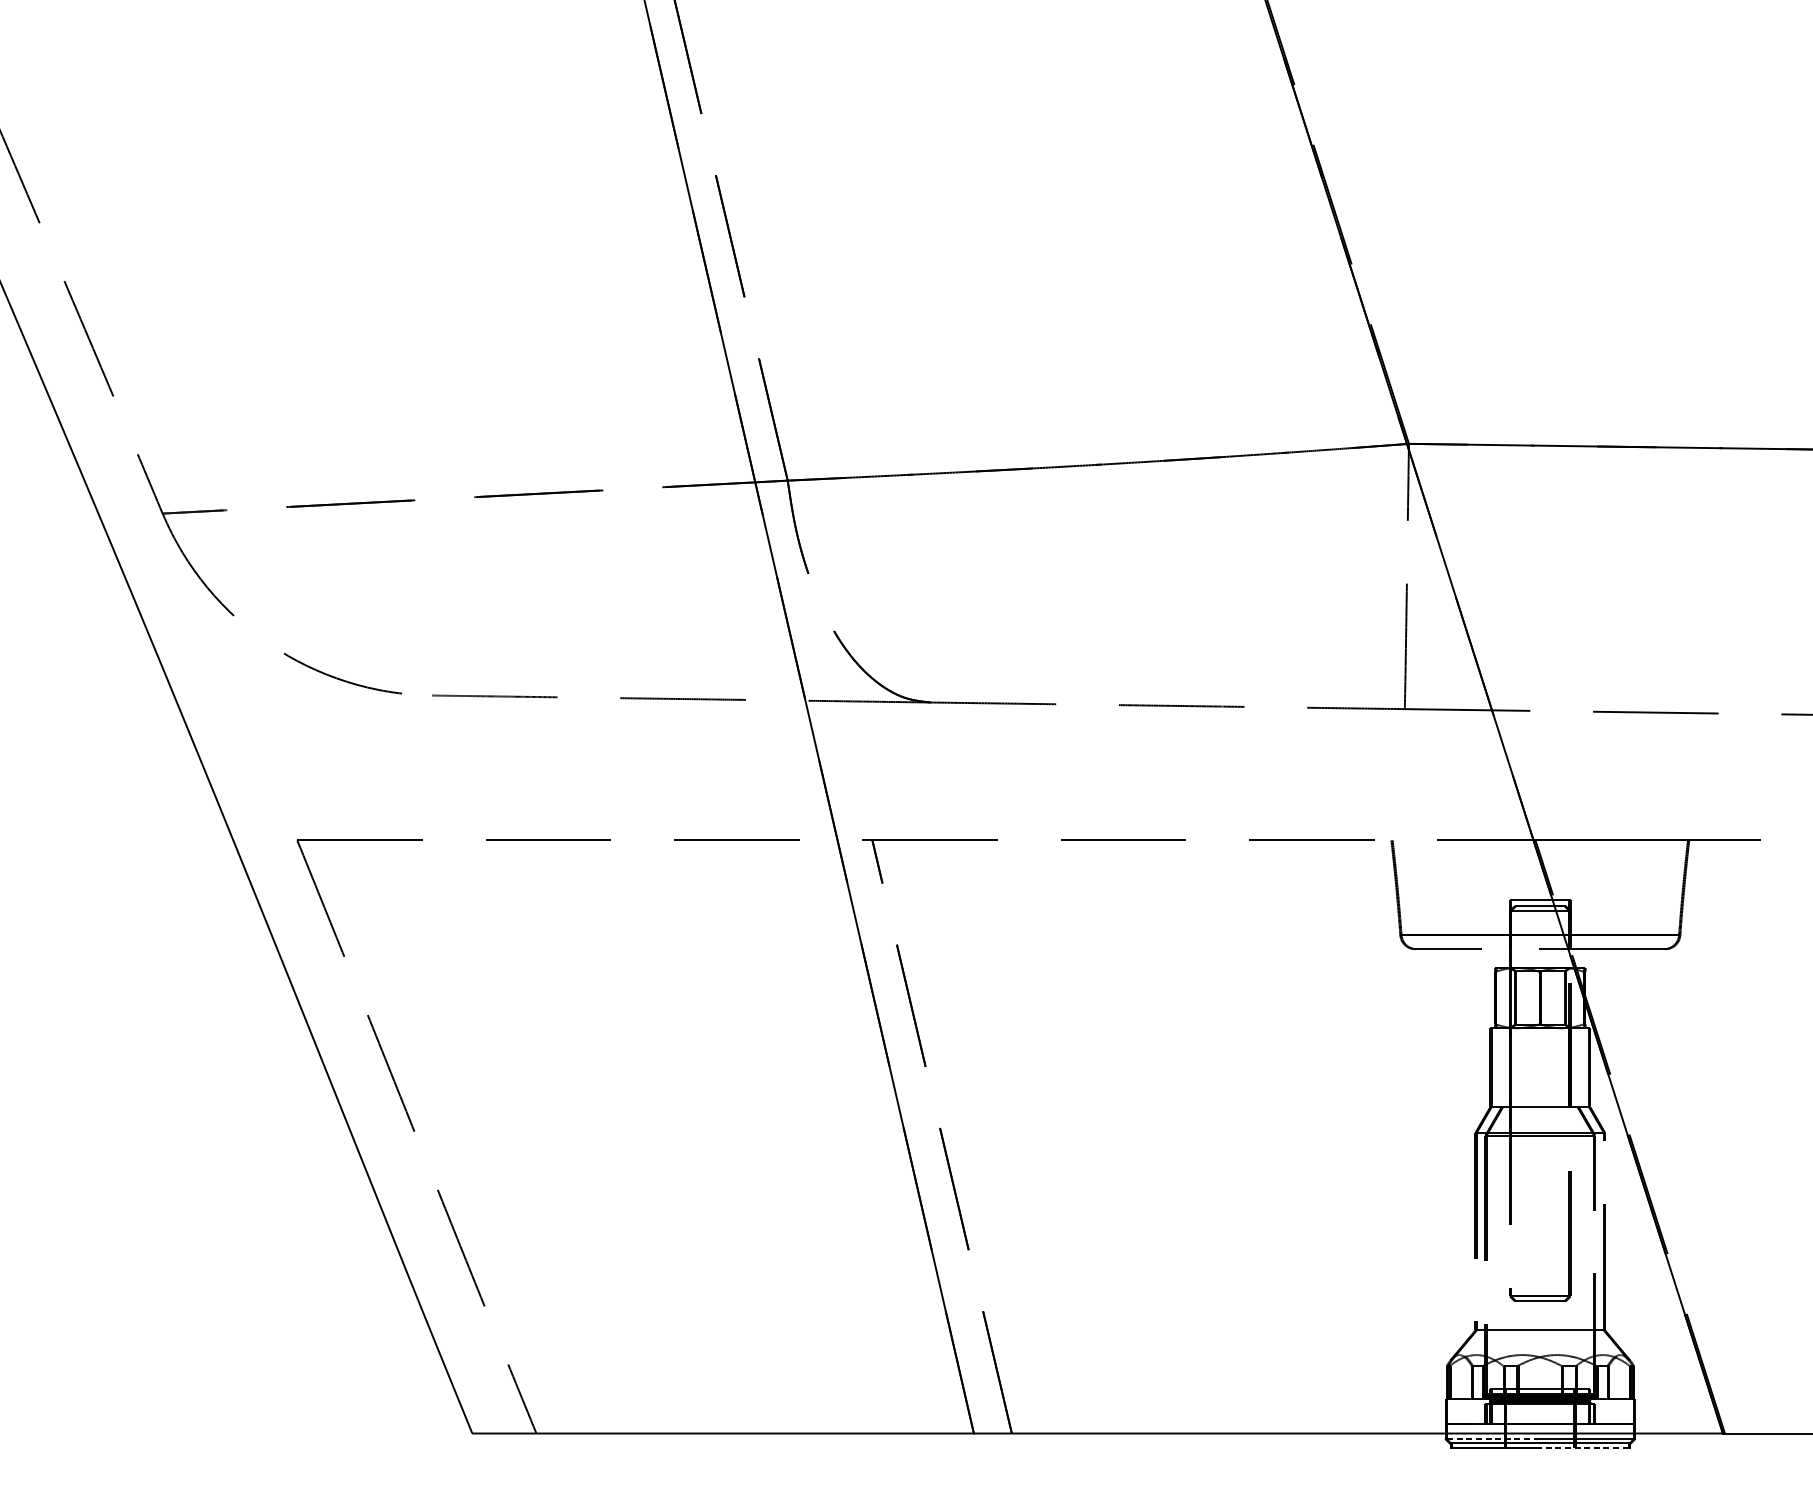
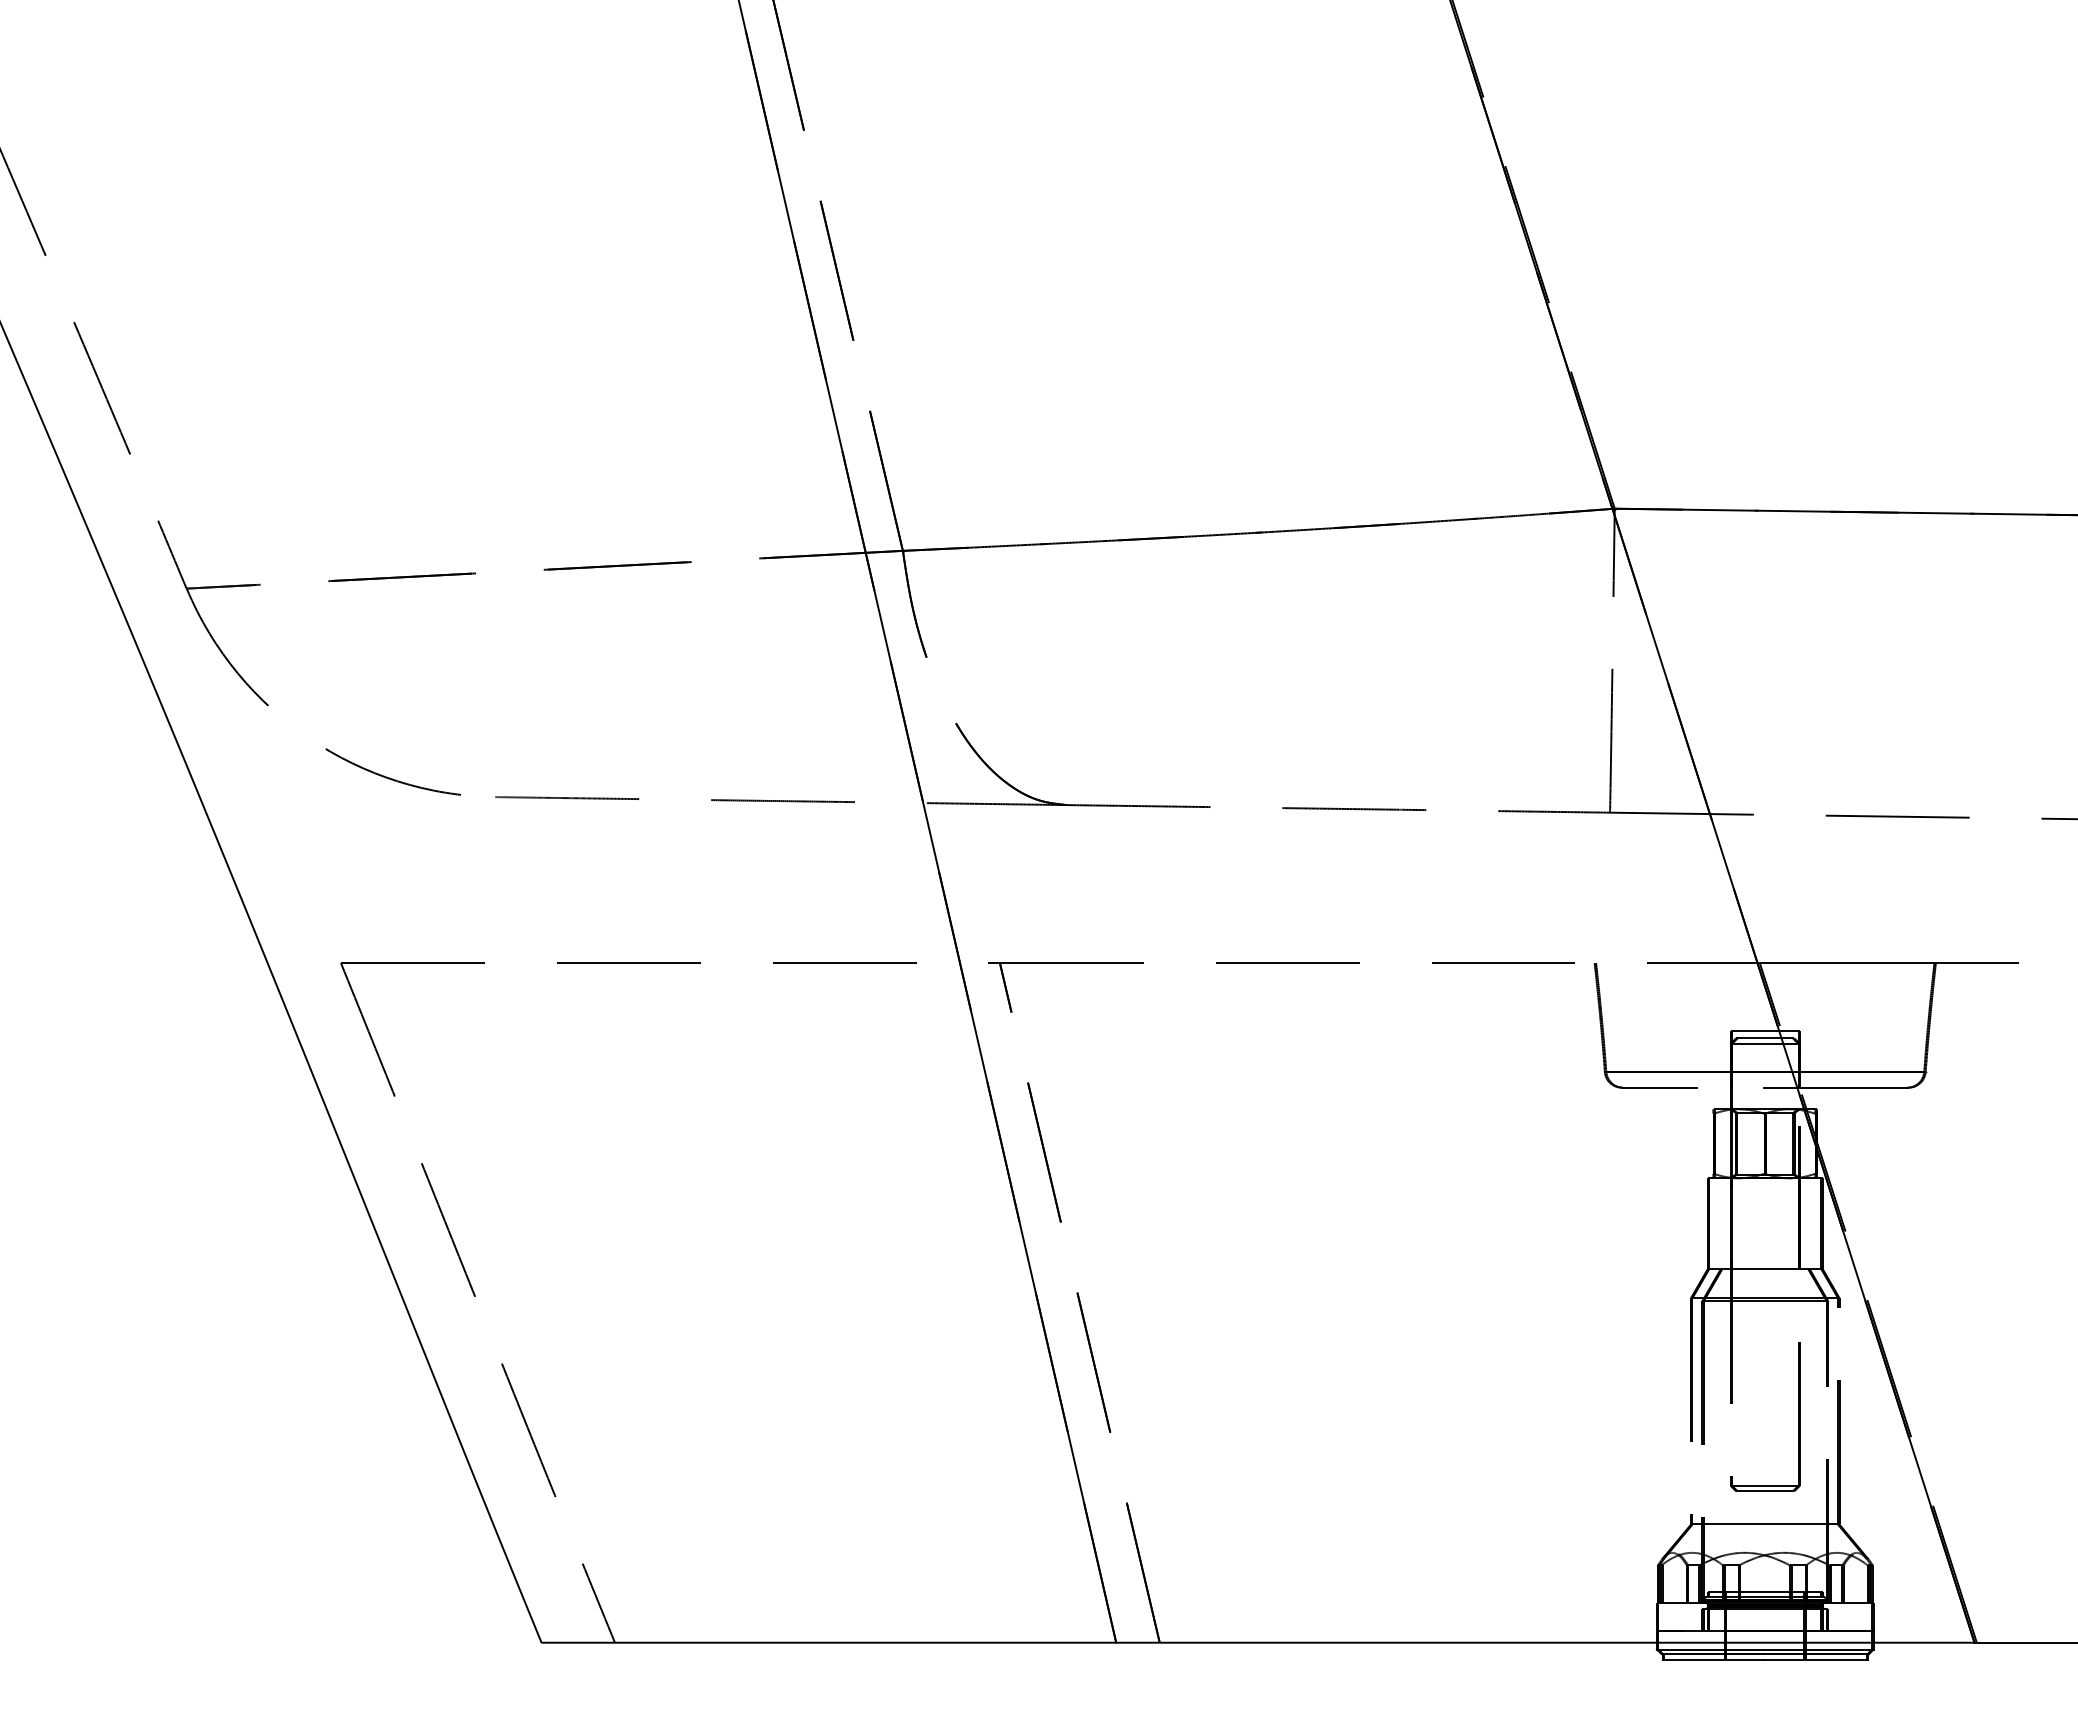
line: (1492, 1439) -> (1710, 1649), dashed -> solid
line: (1584, 1448) -> (1815, 1659), dashed -> solid

